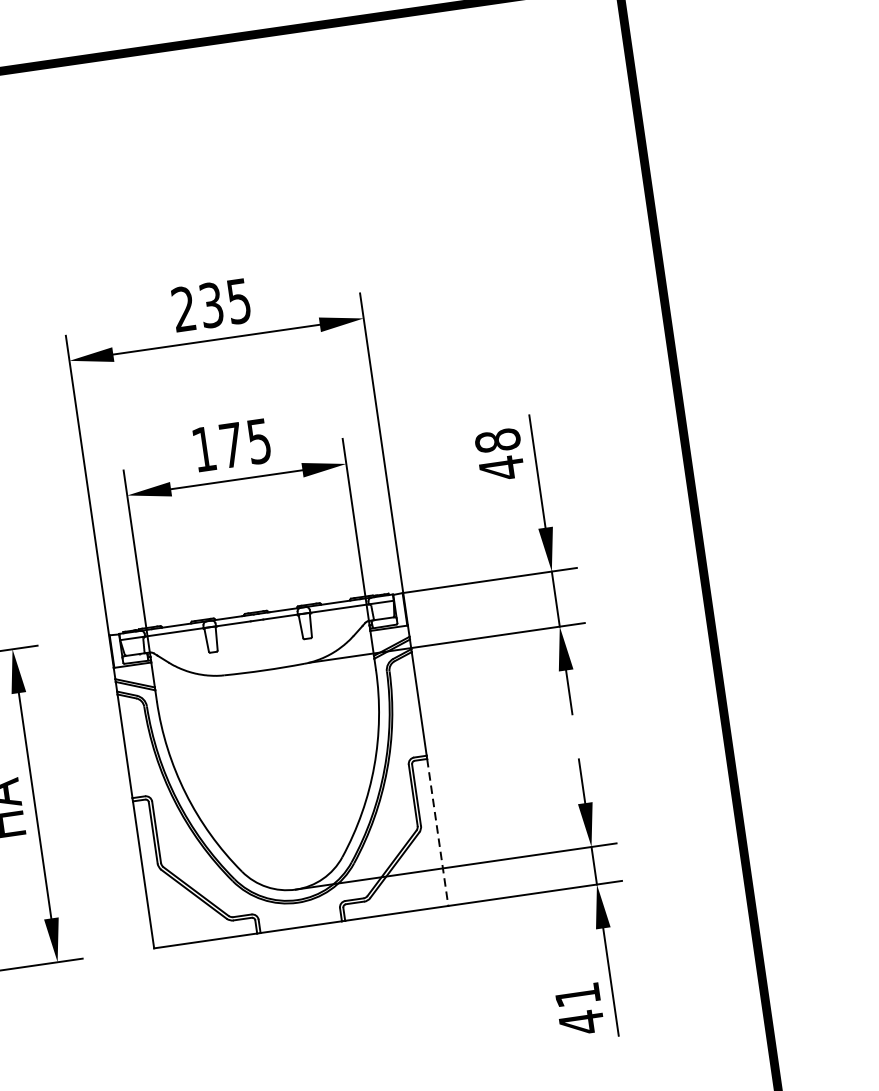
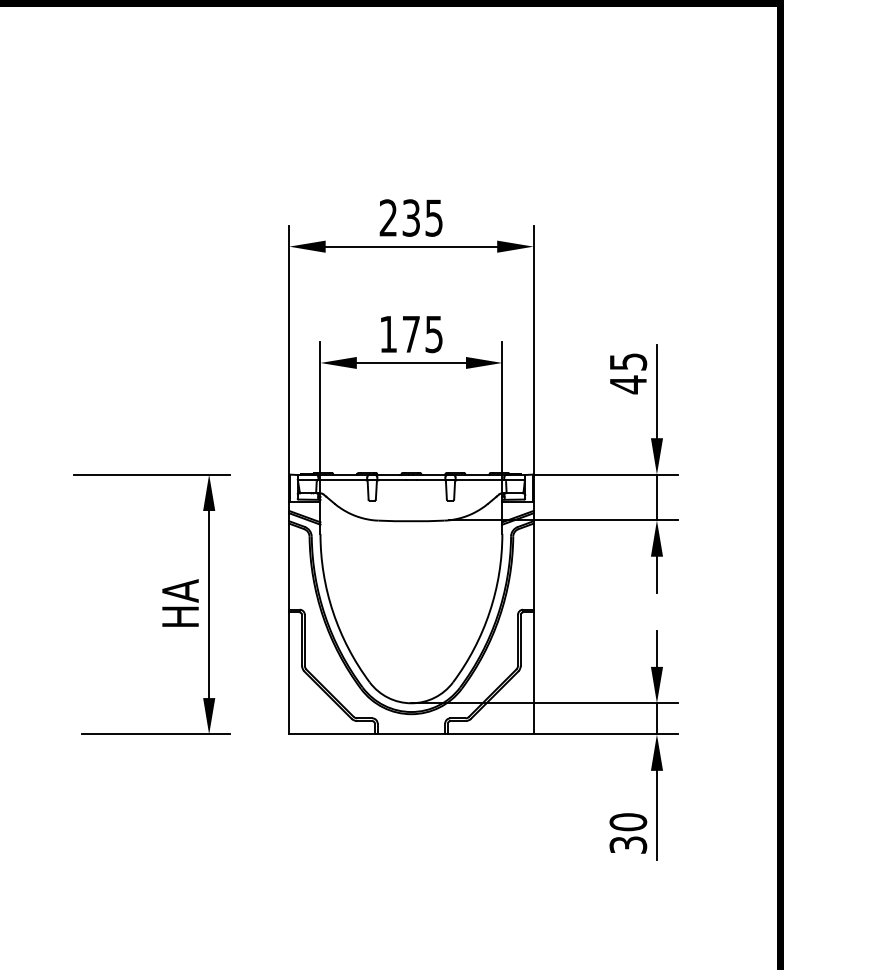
text: (497, 440) -> (628, 361), 48 -> 45
line: (437, 832) -> (533, 673), dashed -> solid
text: (579, 1008) -> (628, 833), 41 -> 30

